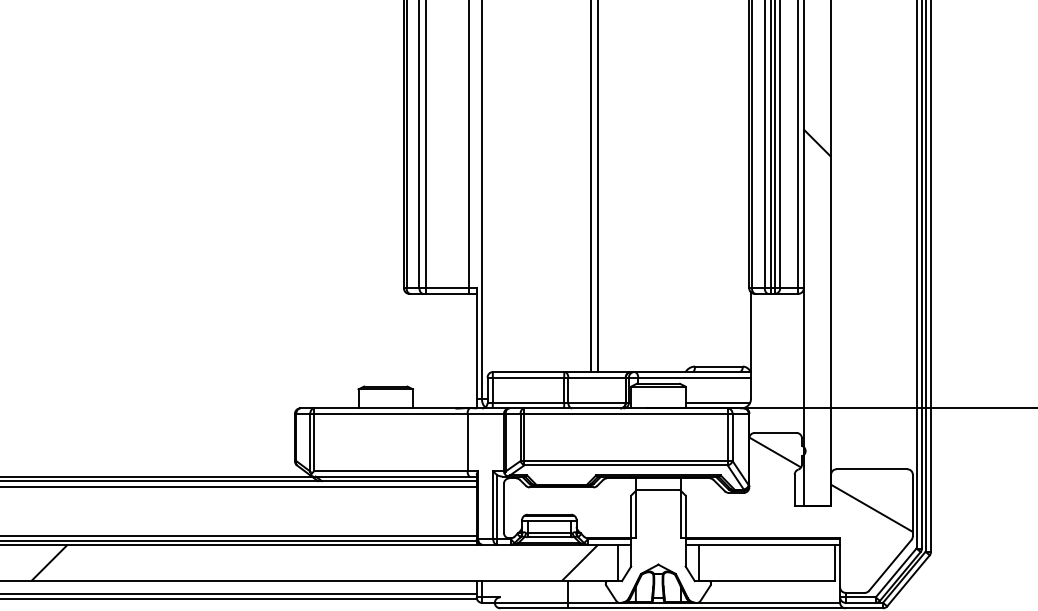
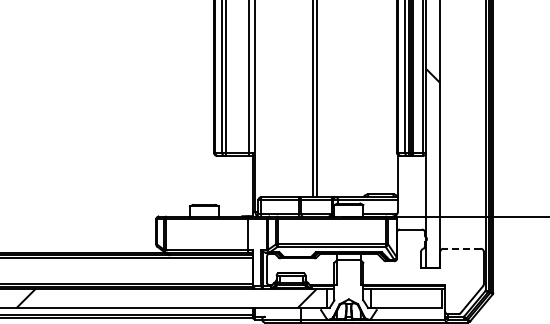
line: (872, 468) -> (462, 248), solid -> dashed
hatch: (831, 483) -> (440, 256), removed

